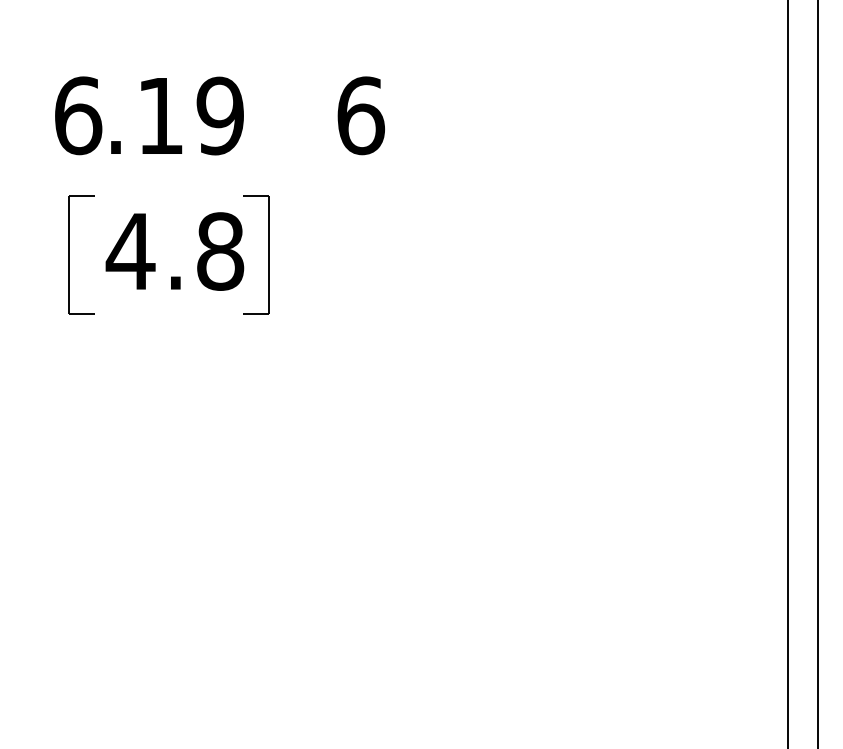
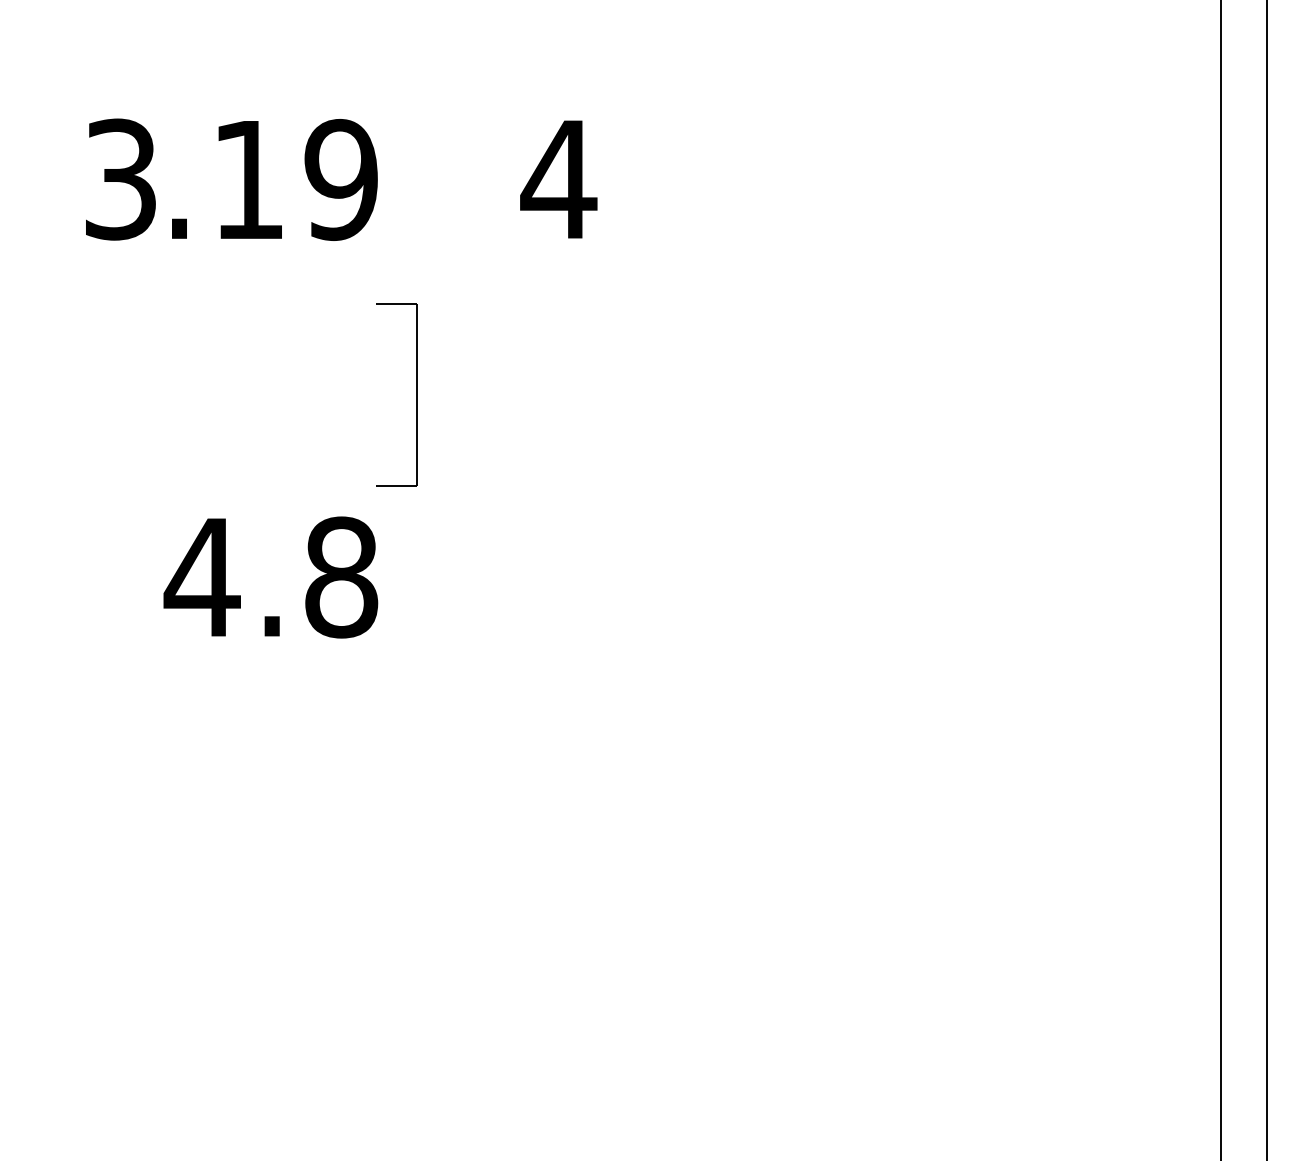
text: (78, 115) -> (121, 179), 6 -> 3
text: (360, 115) -> (558, 179), 6 -> 4
text: (174, 251) -> (270, 577), moved
part: (69, 254) -> (107, 394), removed

